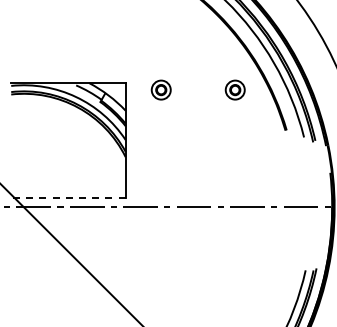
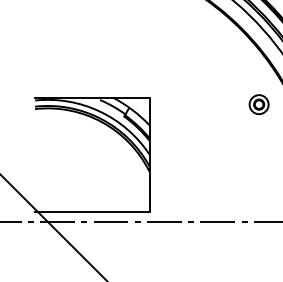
part: (160, 89) -> (184, 104), removed
line: (67, 197) -> (91, 212), dashed -> solid

